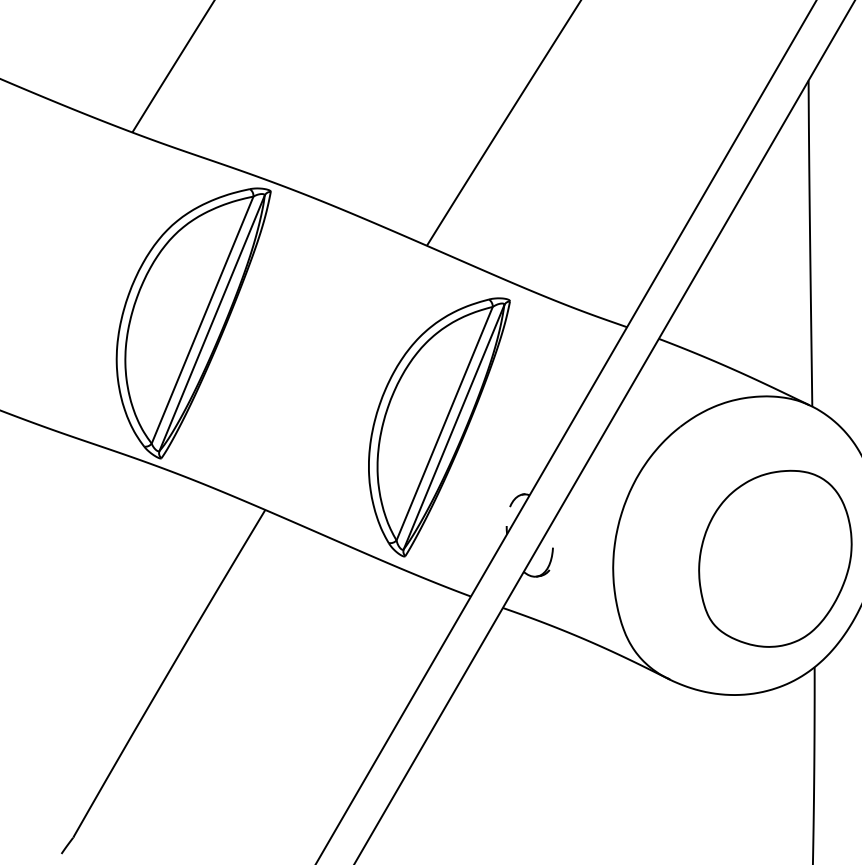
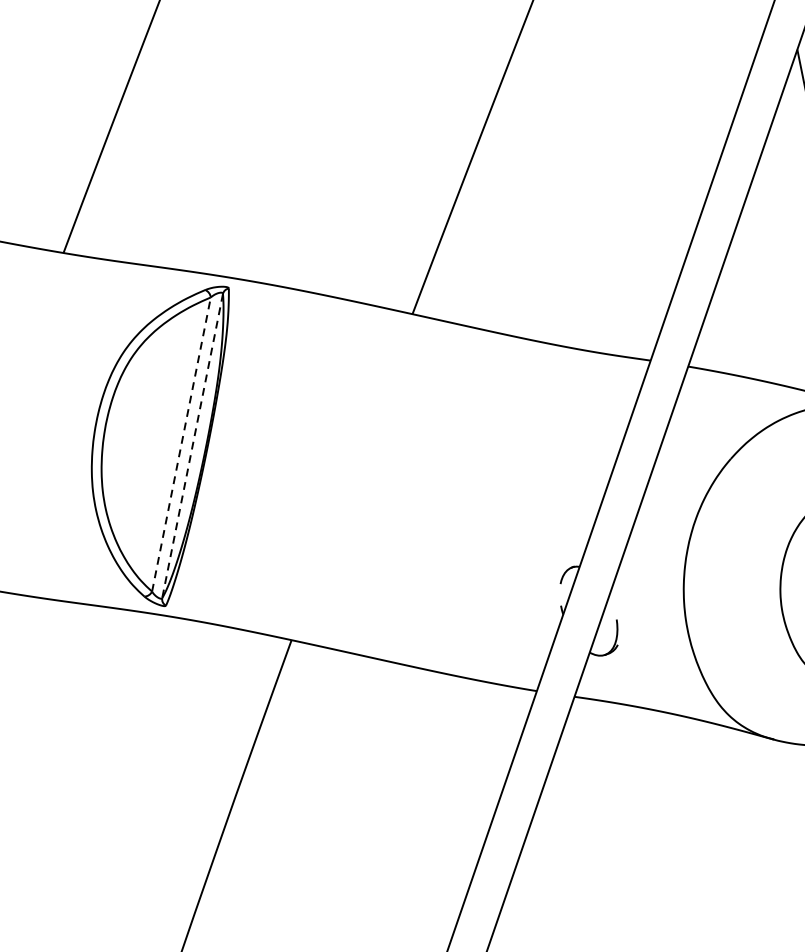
line: (202, 320) -> (181, 445), solid -> dashed
line: (211, 323) -> (191, 446), solid -> dashed
part: (439, 427) -> (465, 511), removed

